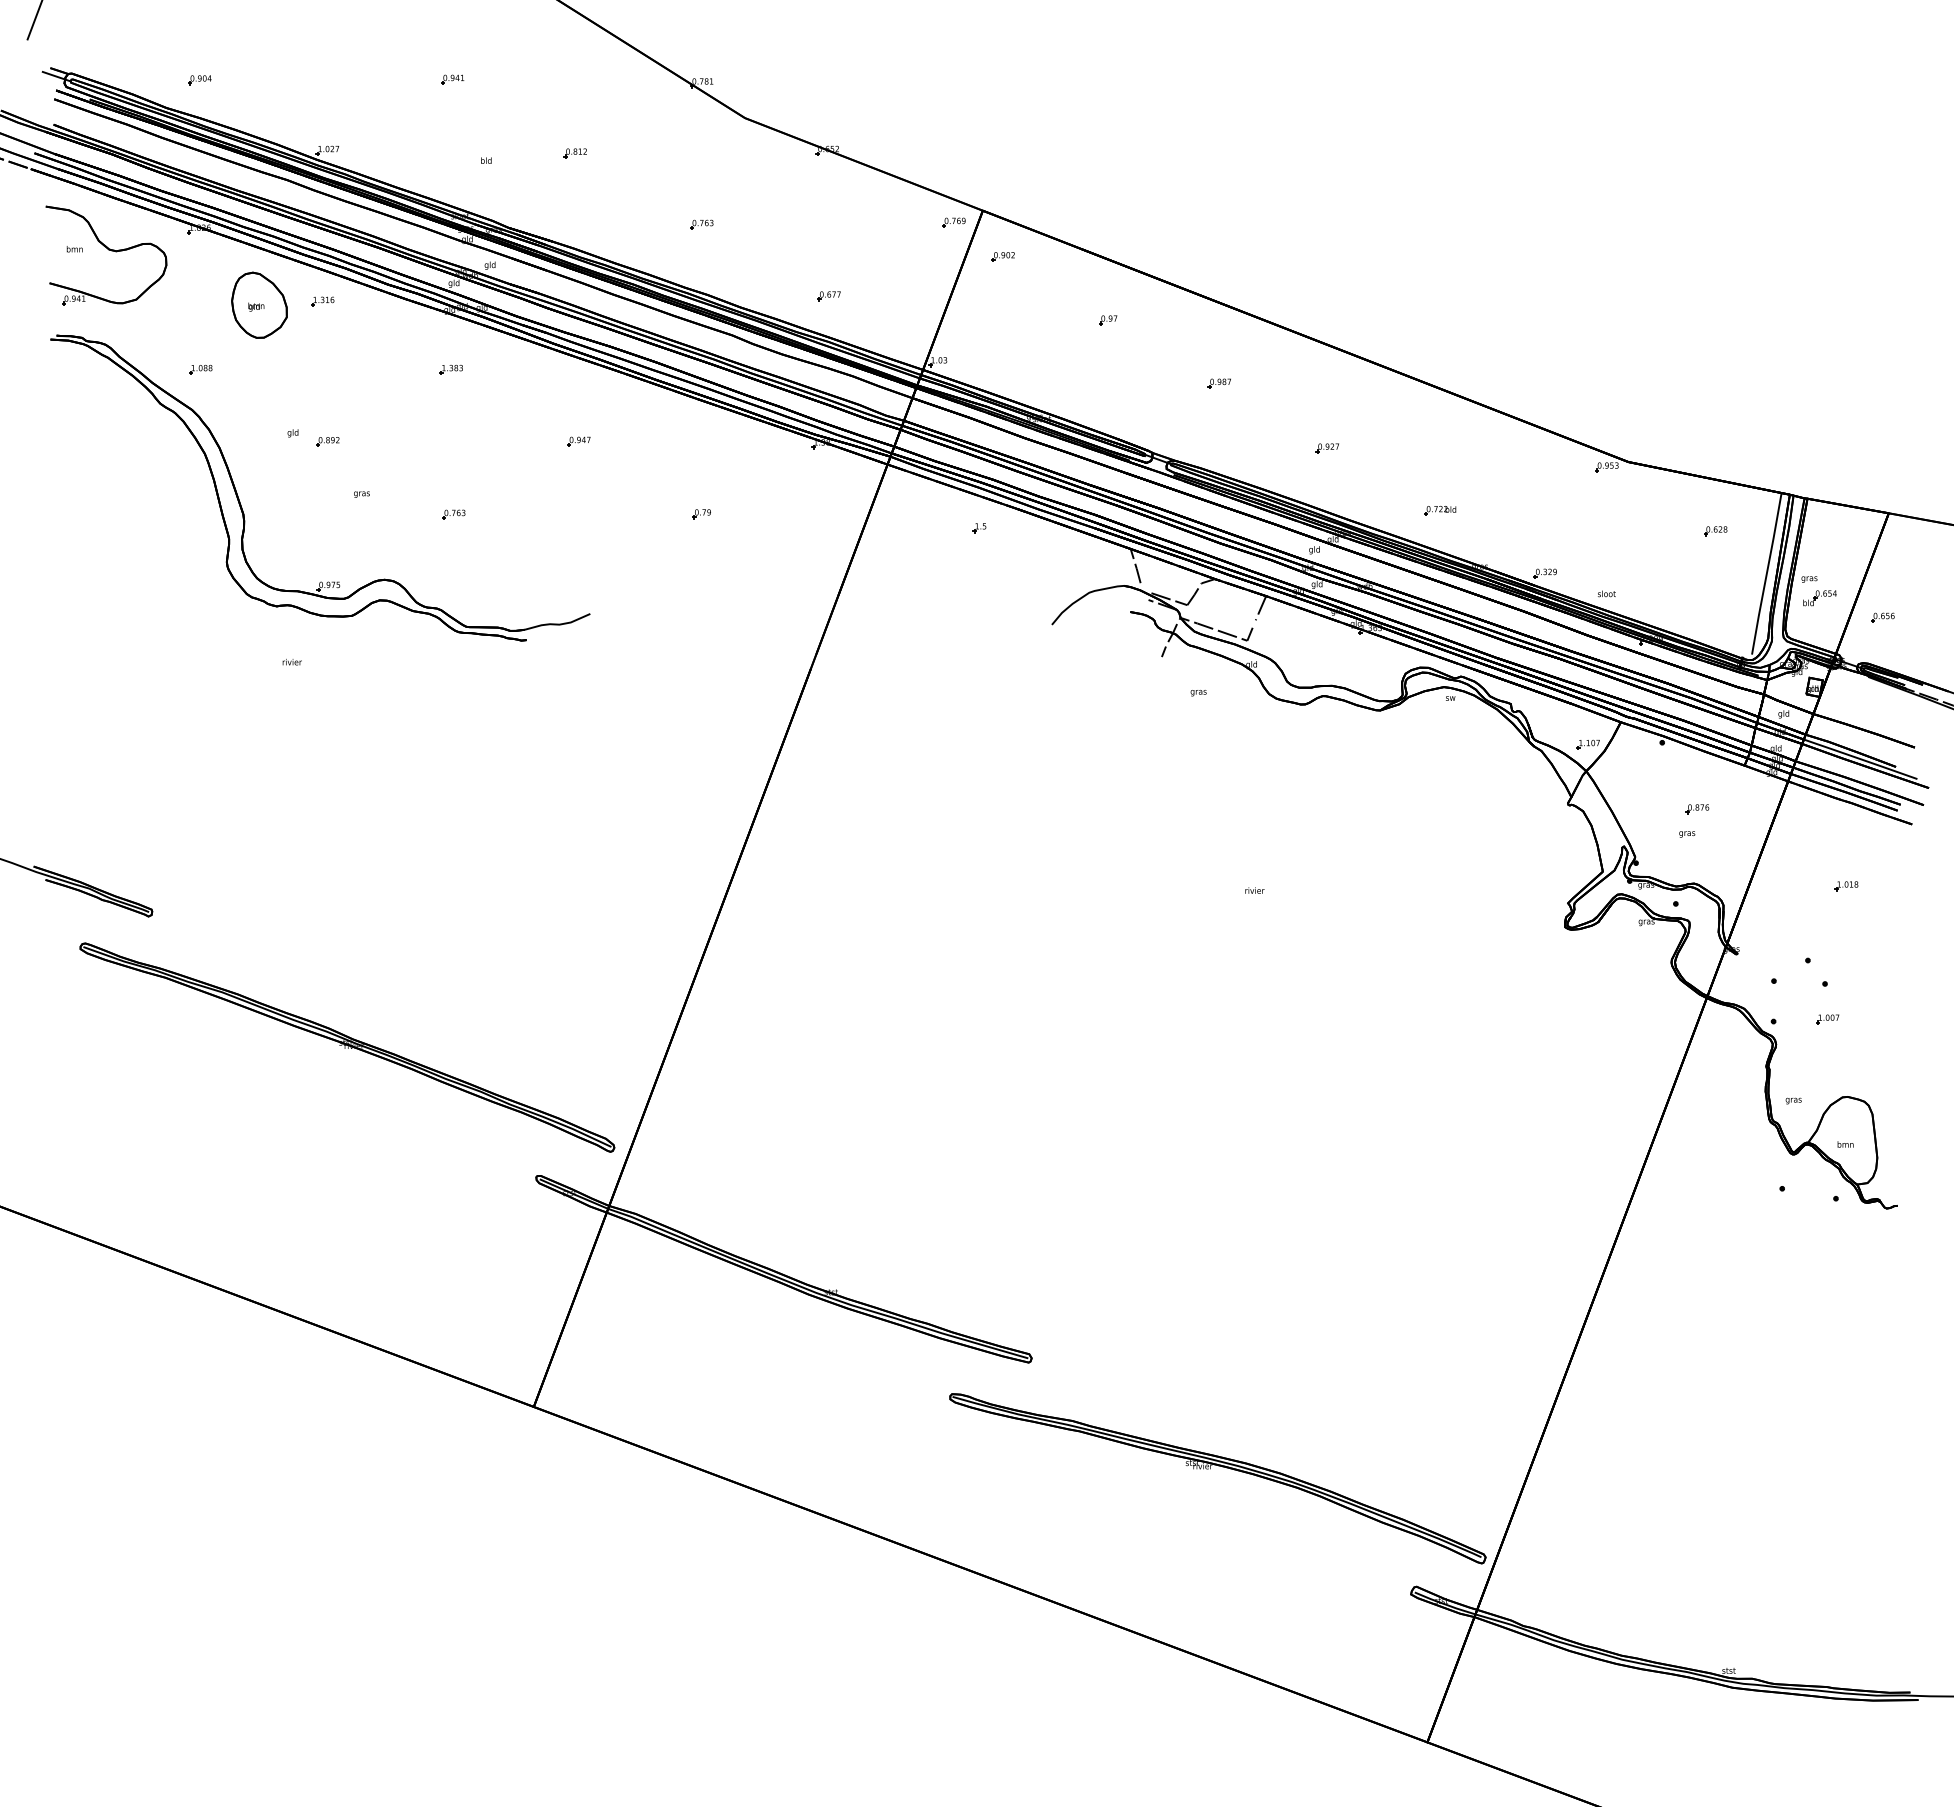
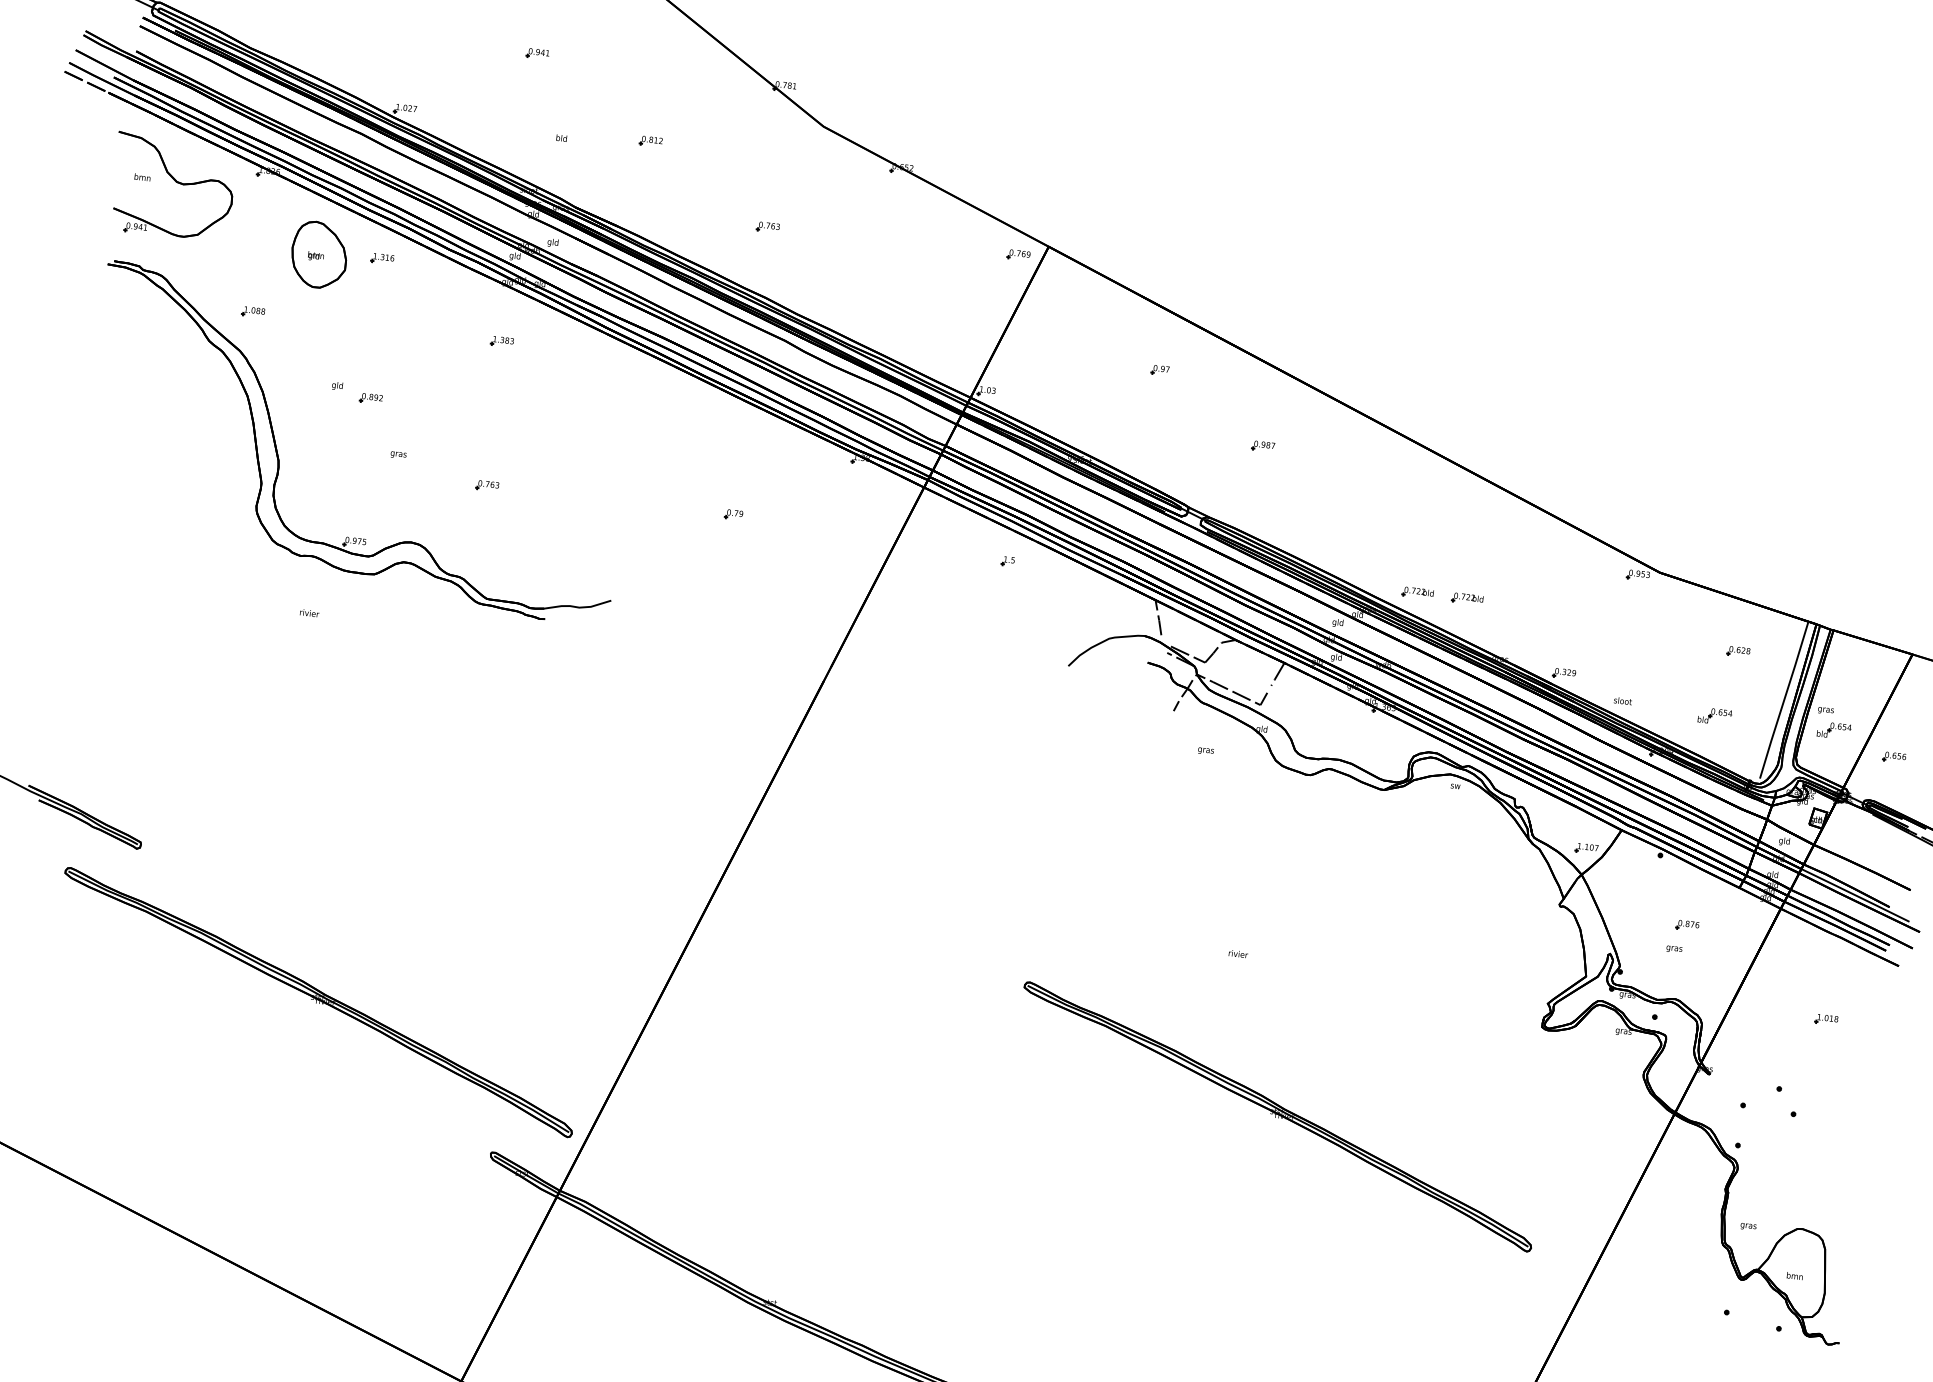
part: (199, 80) -> (286, 24), removed
part: (1002, 256) -> (1062, 294), removed
part: (828, 296) -> (885, 313), removed
part: (578, 441) -> (619, 428), removed
part: (1326, 448) -> (1361, 523), removed
part: (1390, 510) -> (1418, 592), added
part: (1699, 598) -> (1714, 716), added
part: (1827, 1019) -> (1791, 1149), removed
part: (1313, 1047) -> (1278, 1116), added

